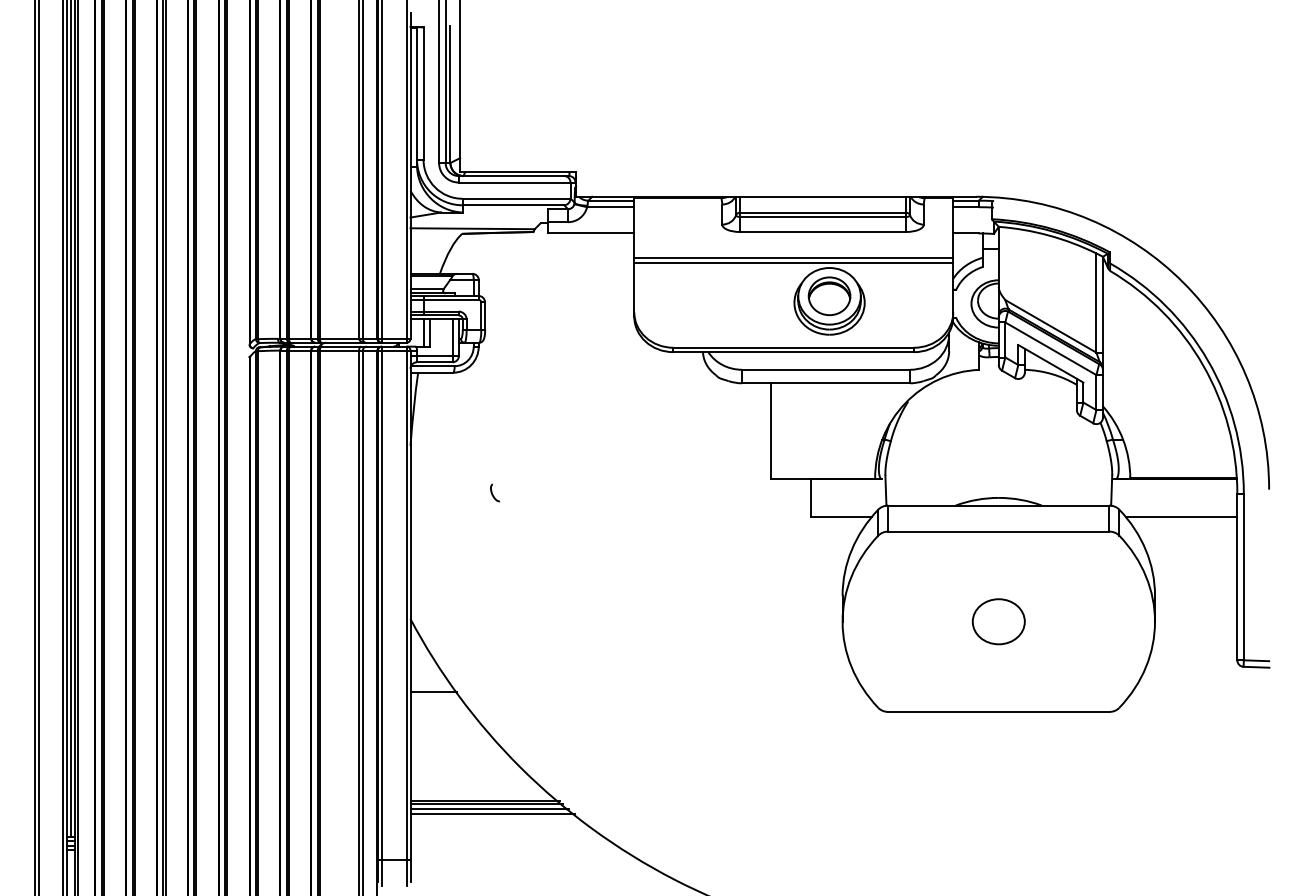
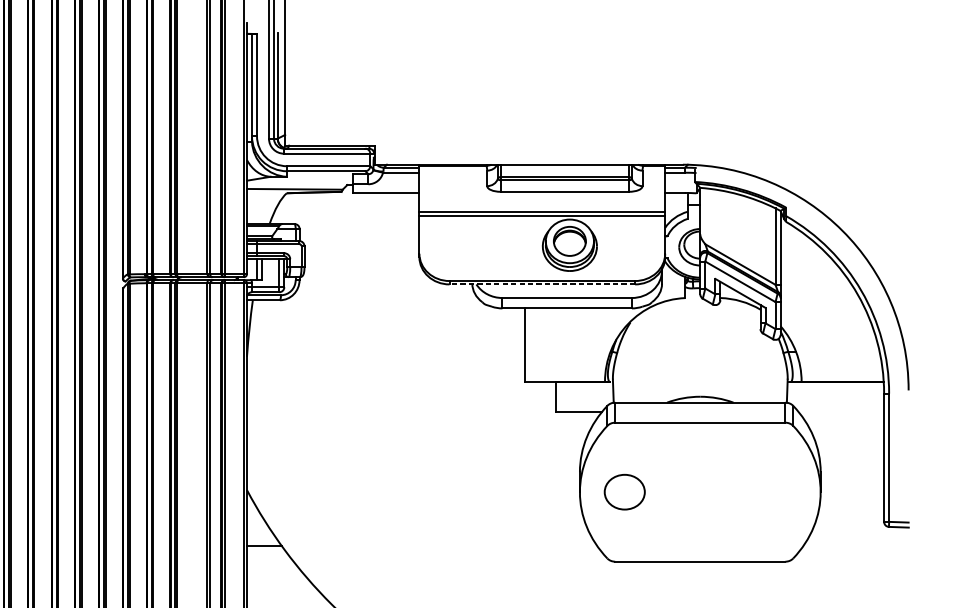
line: (793, 352) -> (542, 284), solid -> dashed
curve: (492, 492) -> (310, 392), removed
line: (1181, 517) -> (841, 411), removed
part: (998, 621) -> (624, 491), moved

